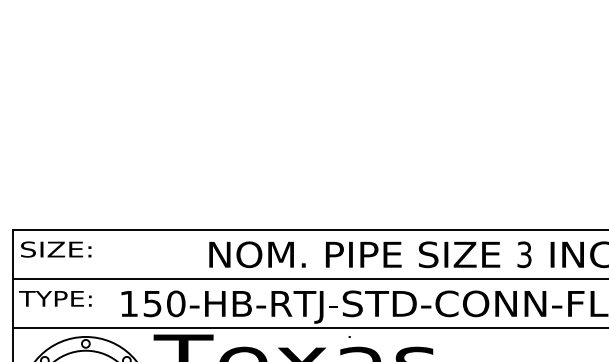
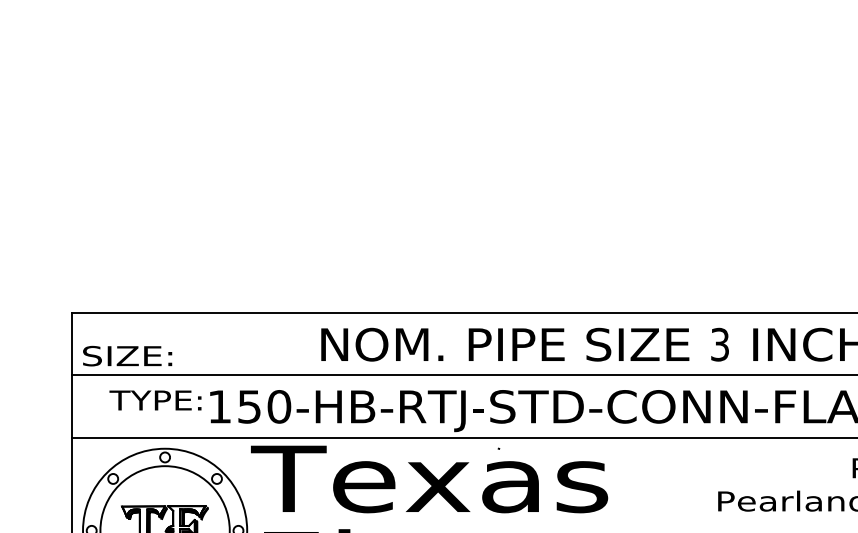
text: (56, 249) -> (127, 355), moved
text: (55, 298) -> (155, 400), moved

